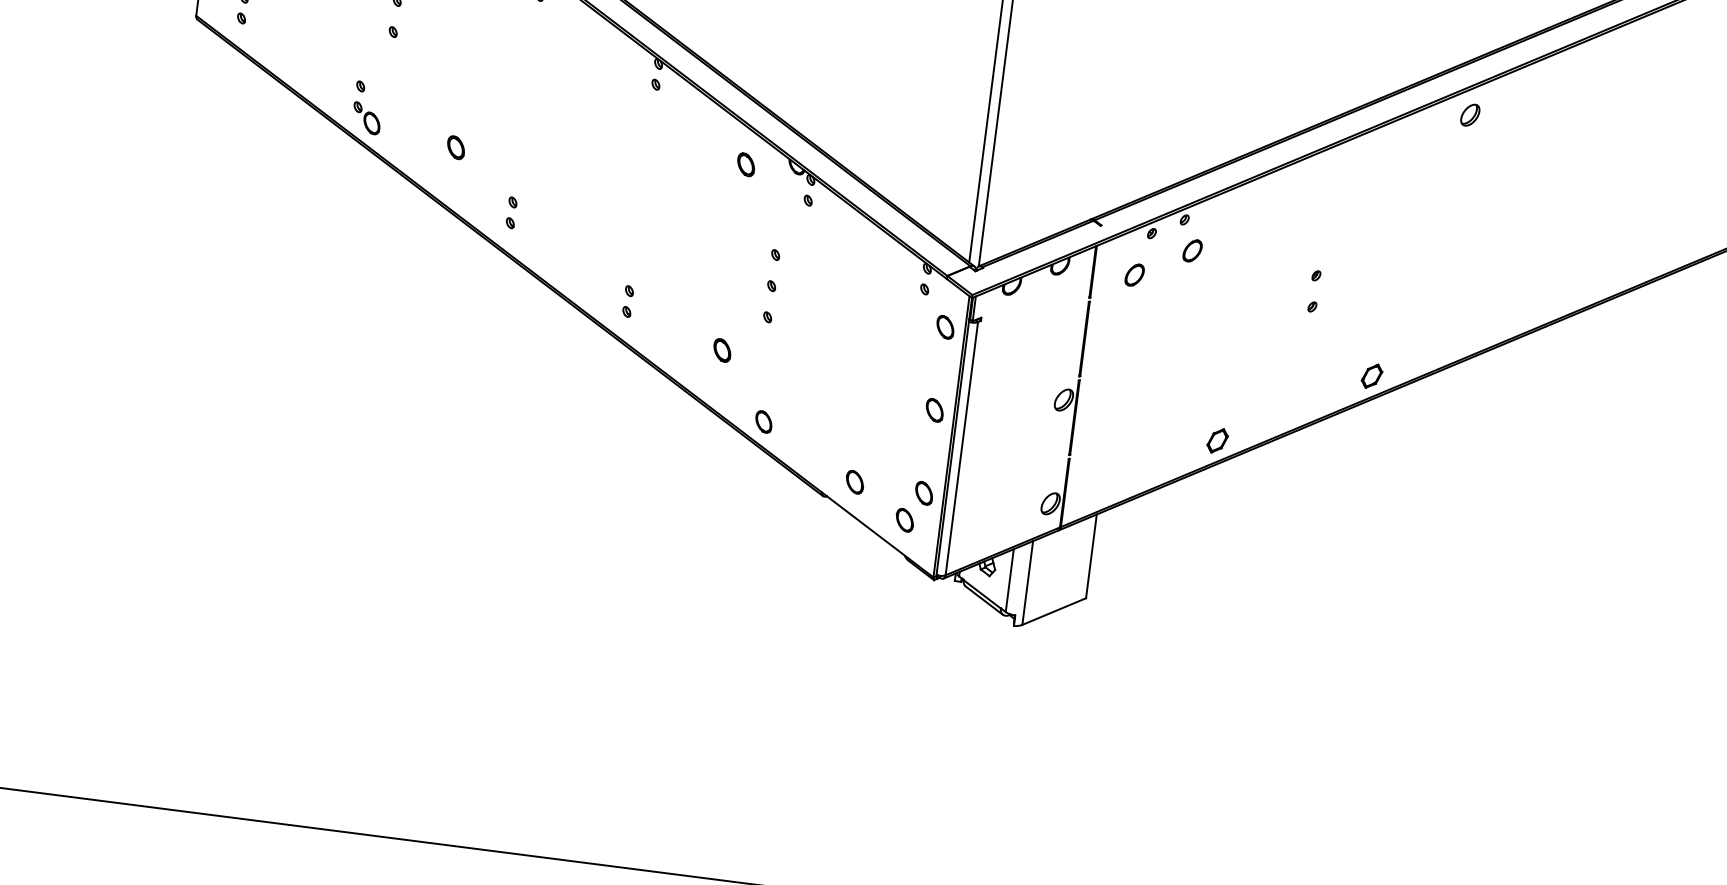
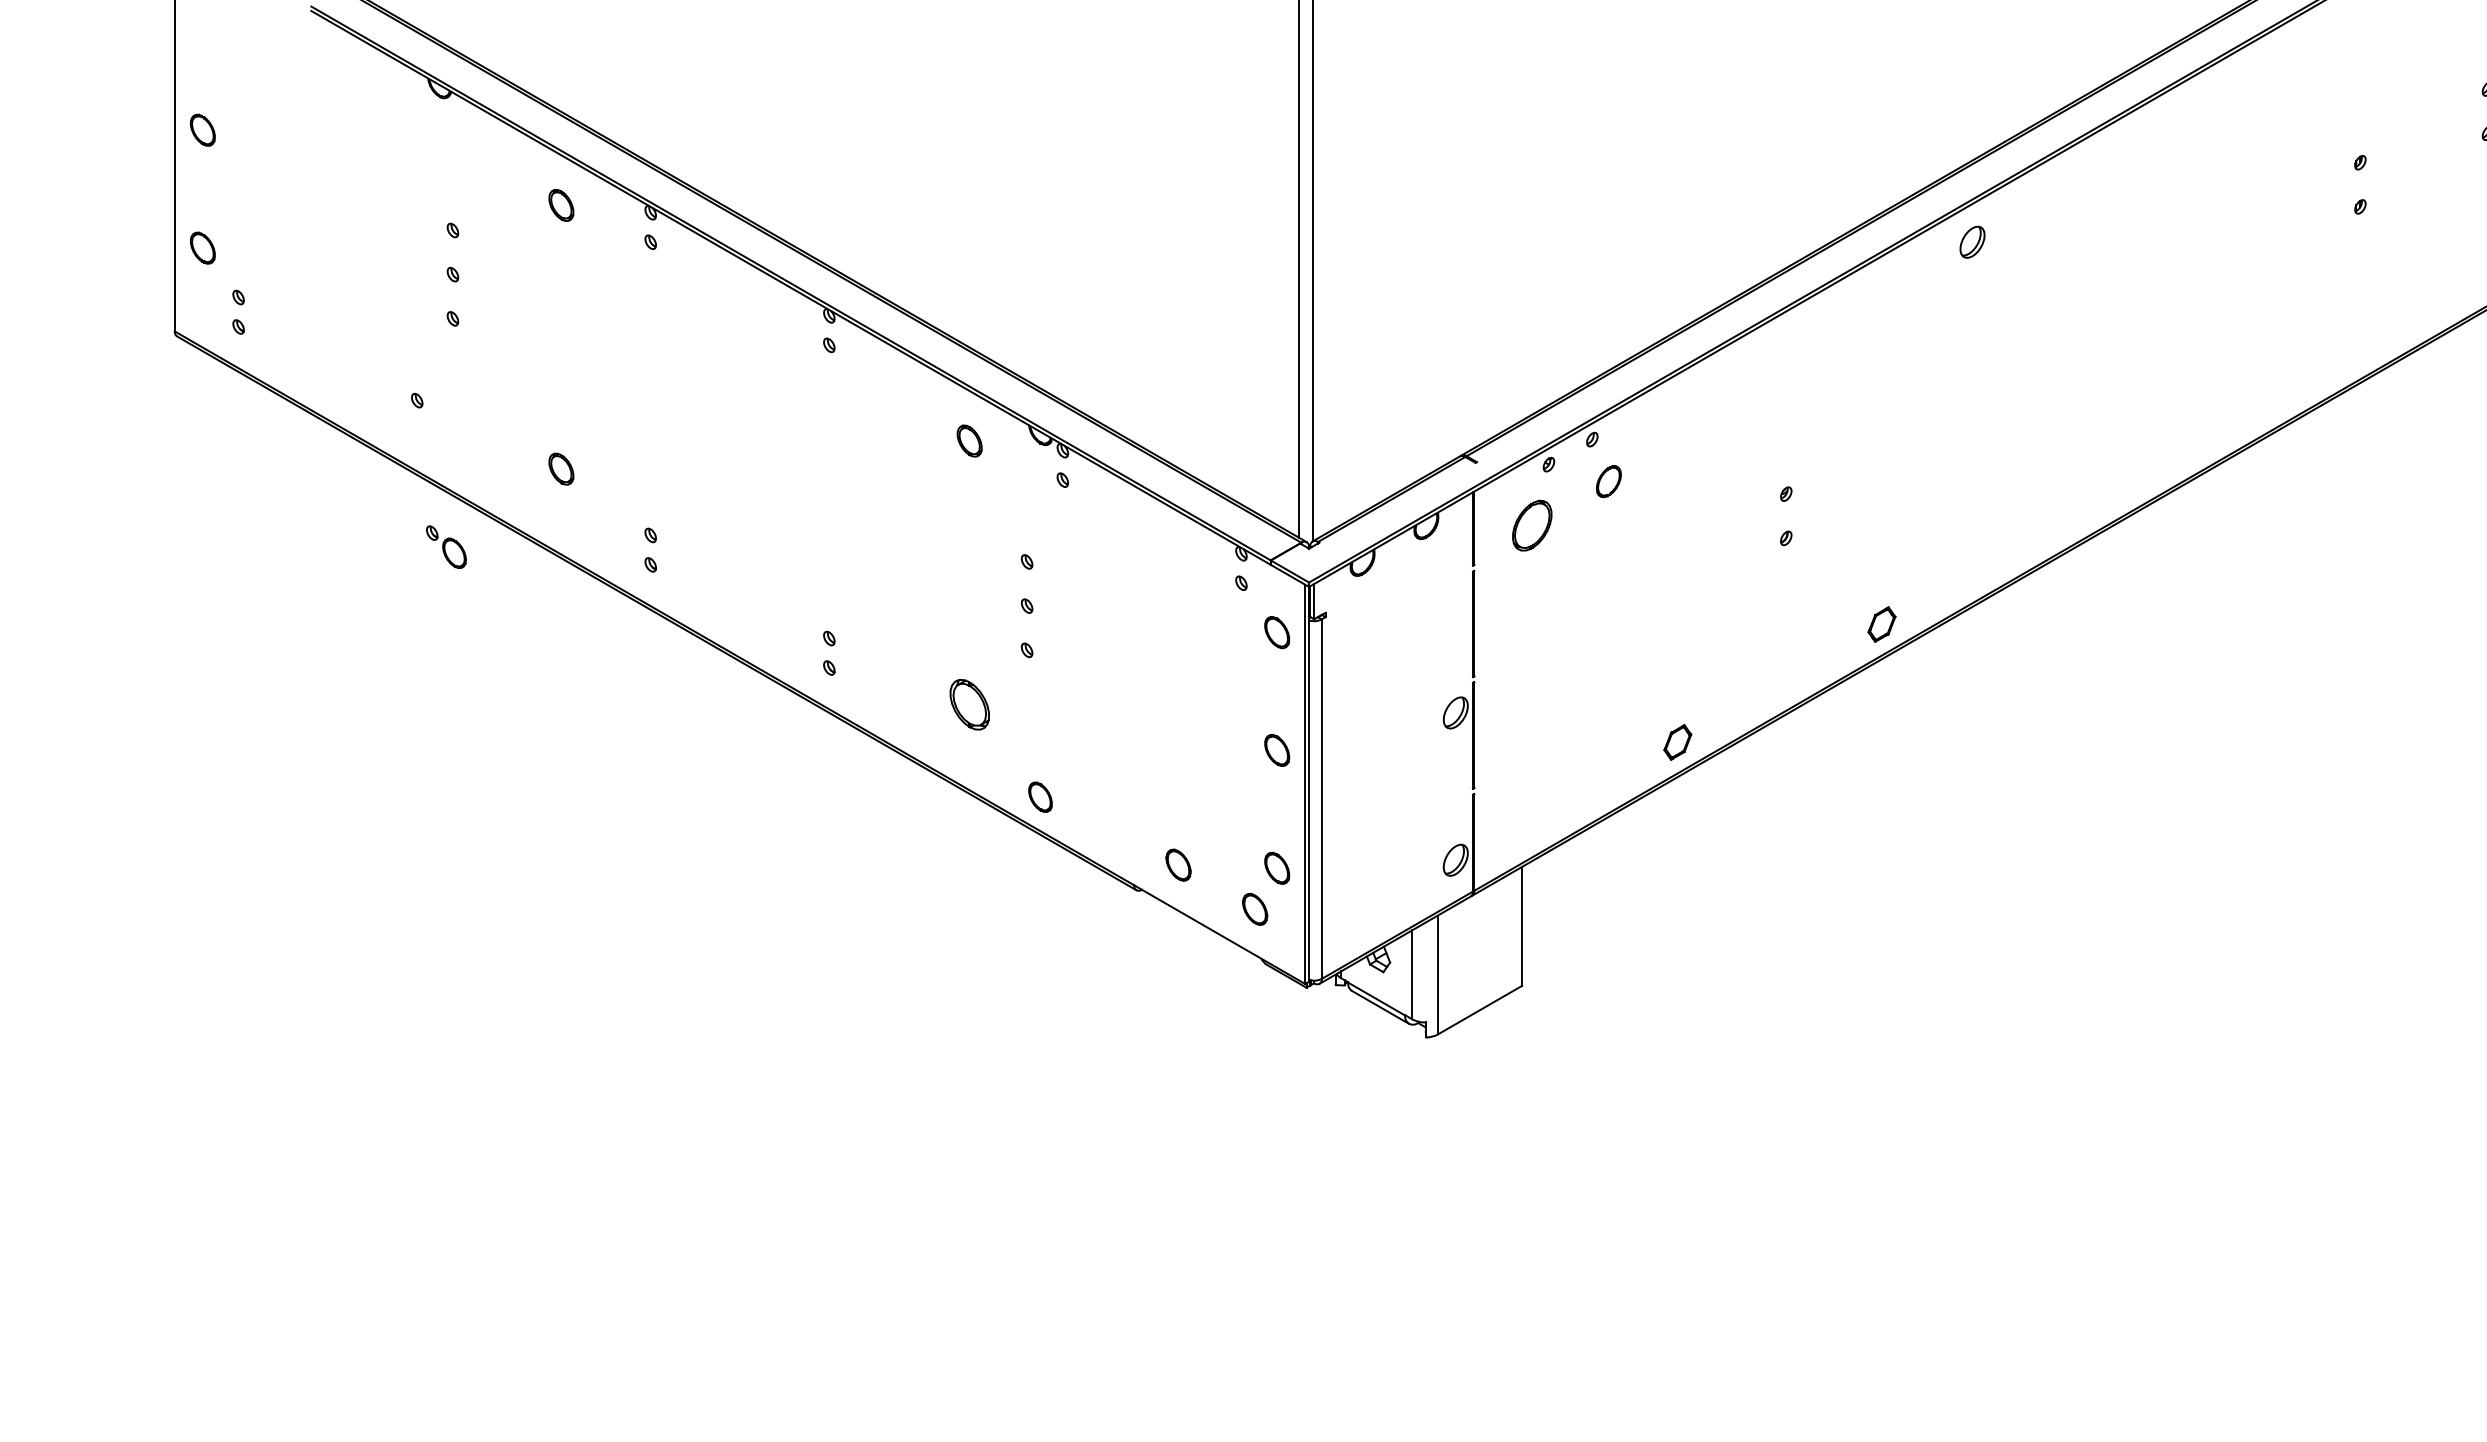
part: (366, 117) -> (446, 546), moved
part: (1134, 275) -> (1532, 525), size x1.6
part: (722, 350) -> (969, 704), size x1.6

